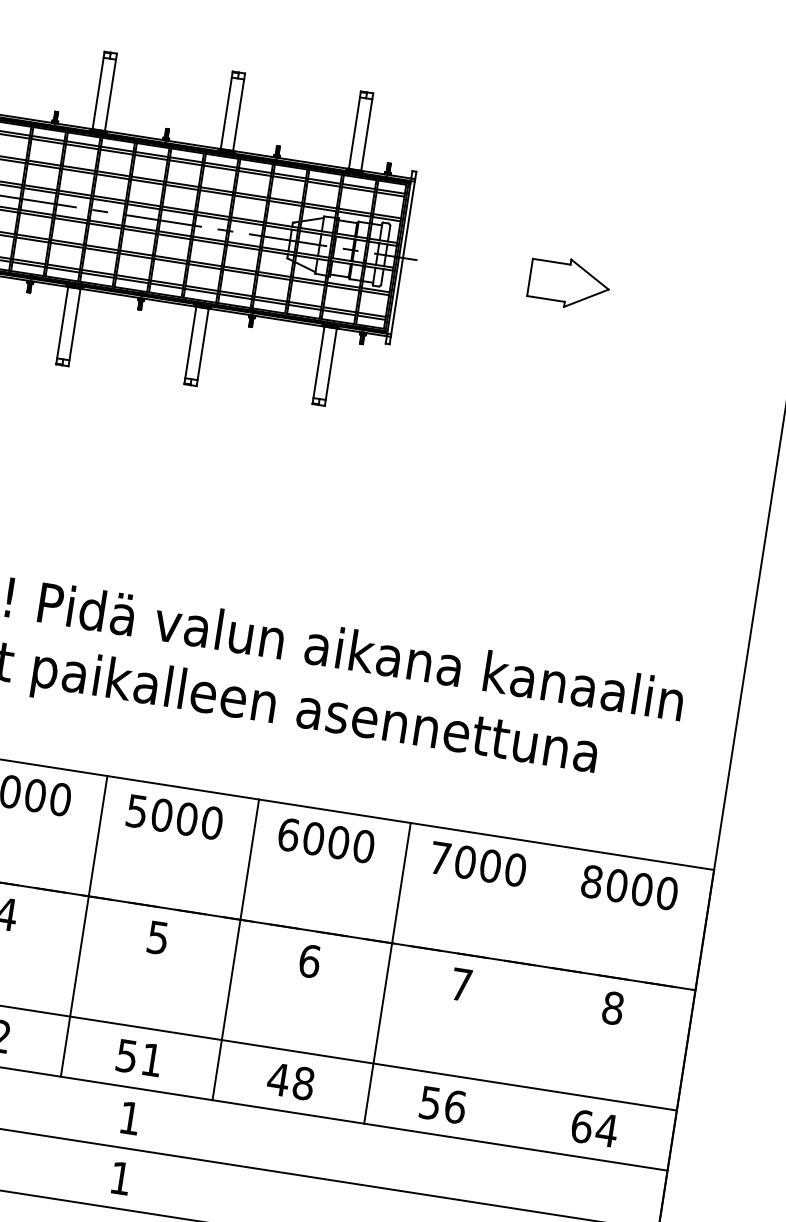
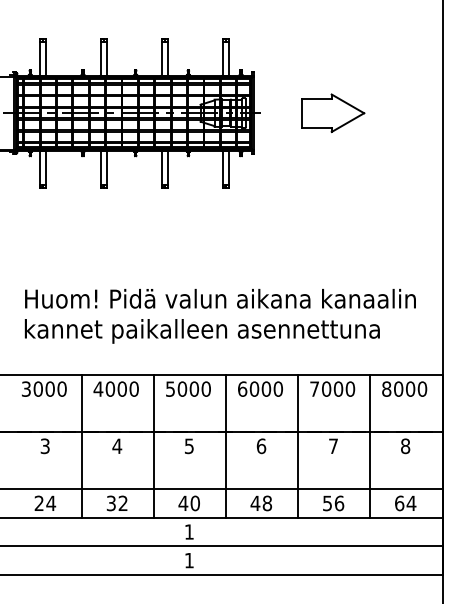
part: (570, 282) -> (333, 112), size x1.67
line: (539, 995) -> (370, 445), added
text: (137, 1057) -> (188, 503), 51 -> 40

